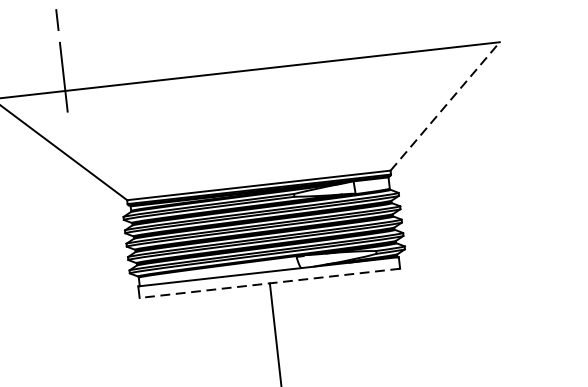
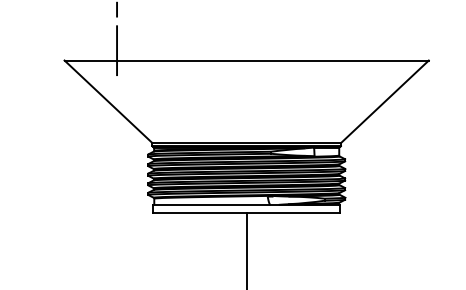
line: (445, 106) -> (385, 101), dashed -> solid
line: (269, 283) -> (246, 213), dashed -> solid

